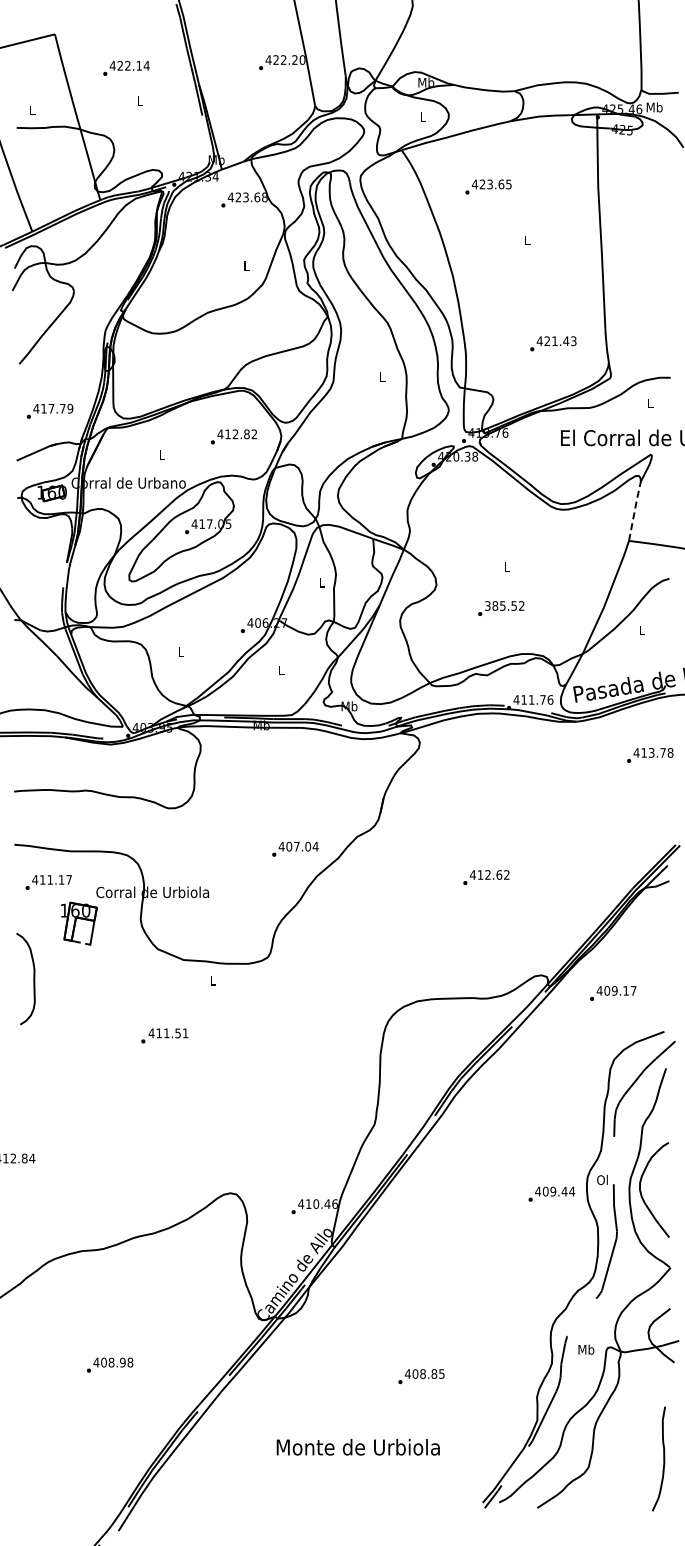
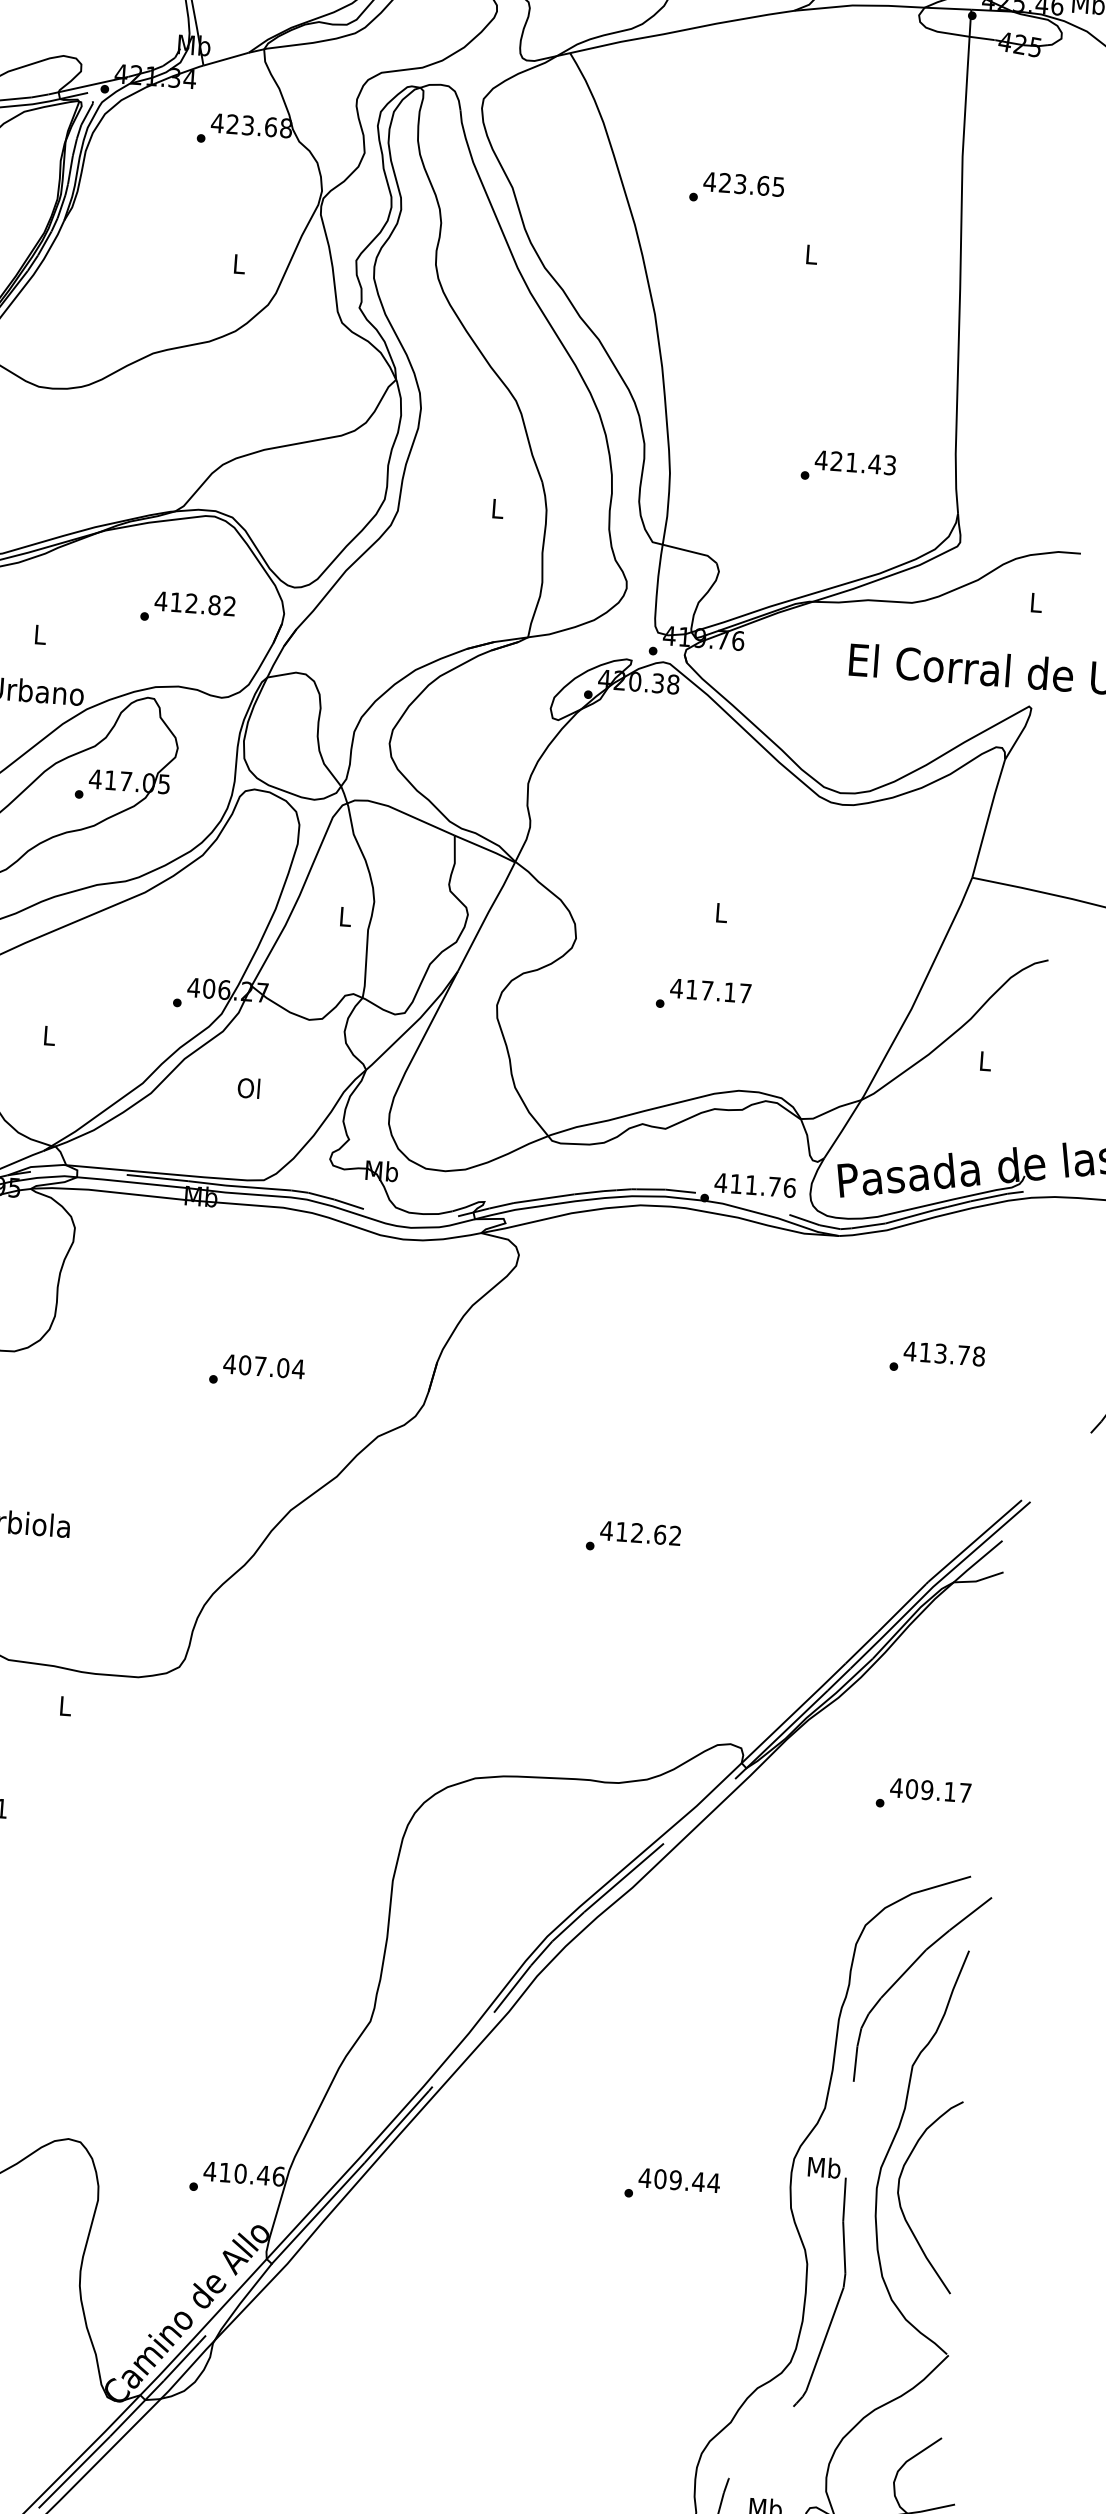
text: (488, 186) -> (736, 188), moved
line: (634, 510) -> (987, 817), dashed -> solid
text: (504, 605) -> (710, 989), 385.52 -> 417.17
text: (280, 670) -> (247, 1088), L -> Ol
text: (650, 755) -> (937, 1358), moved
text: (295, 848) -> (257, 1369), moved
text: (613, 993) -> (924, 1795), moved
text: (602, 1180) -> (823, 2168), Ol -> Mb
text: (551, 1193) -> (671, 2183), moved

